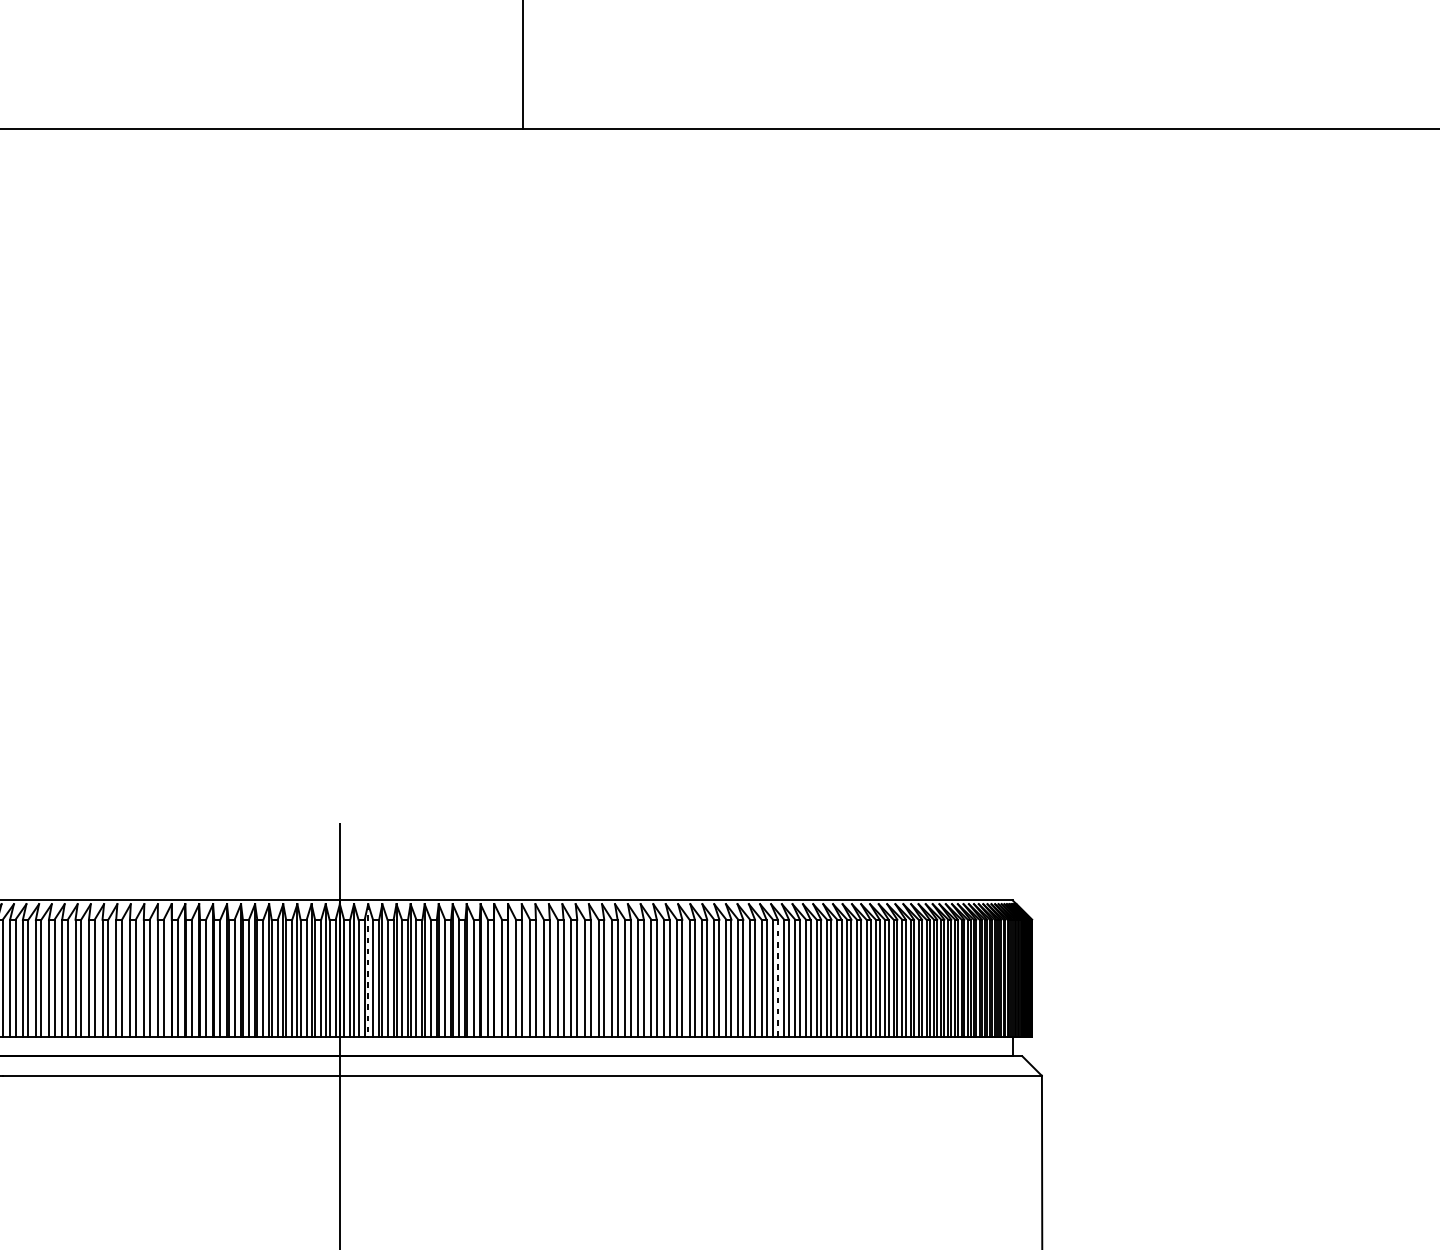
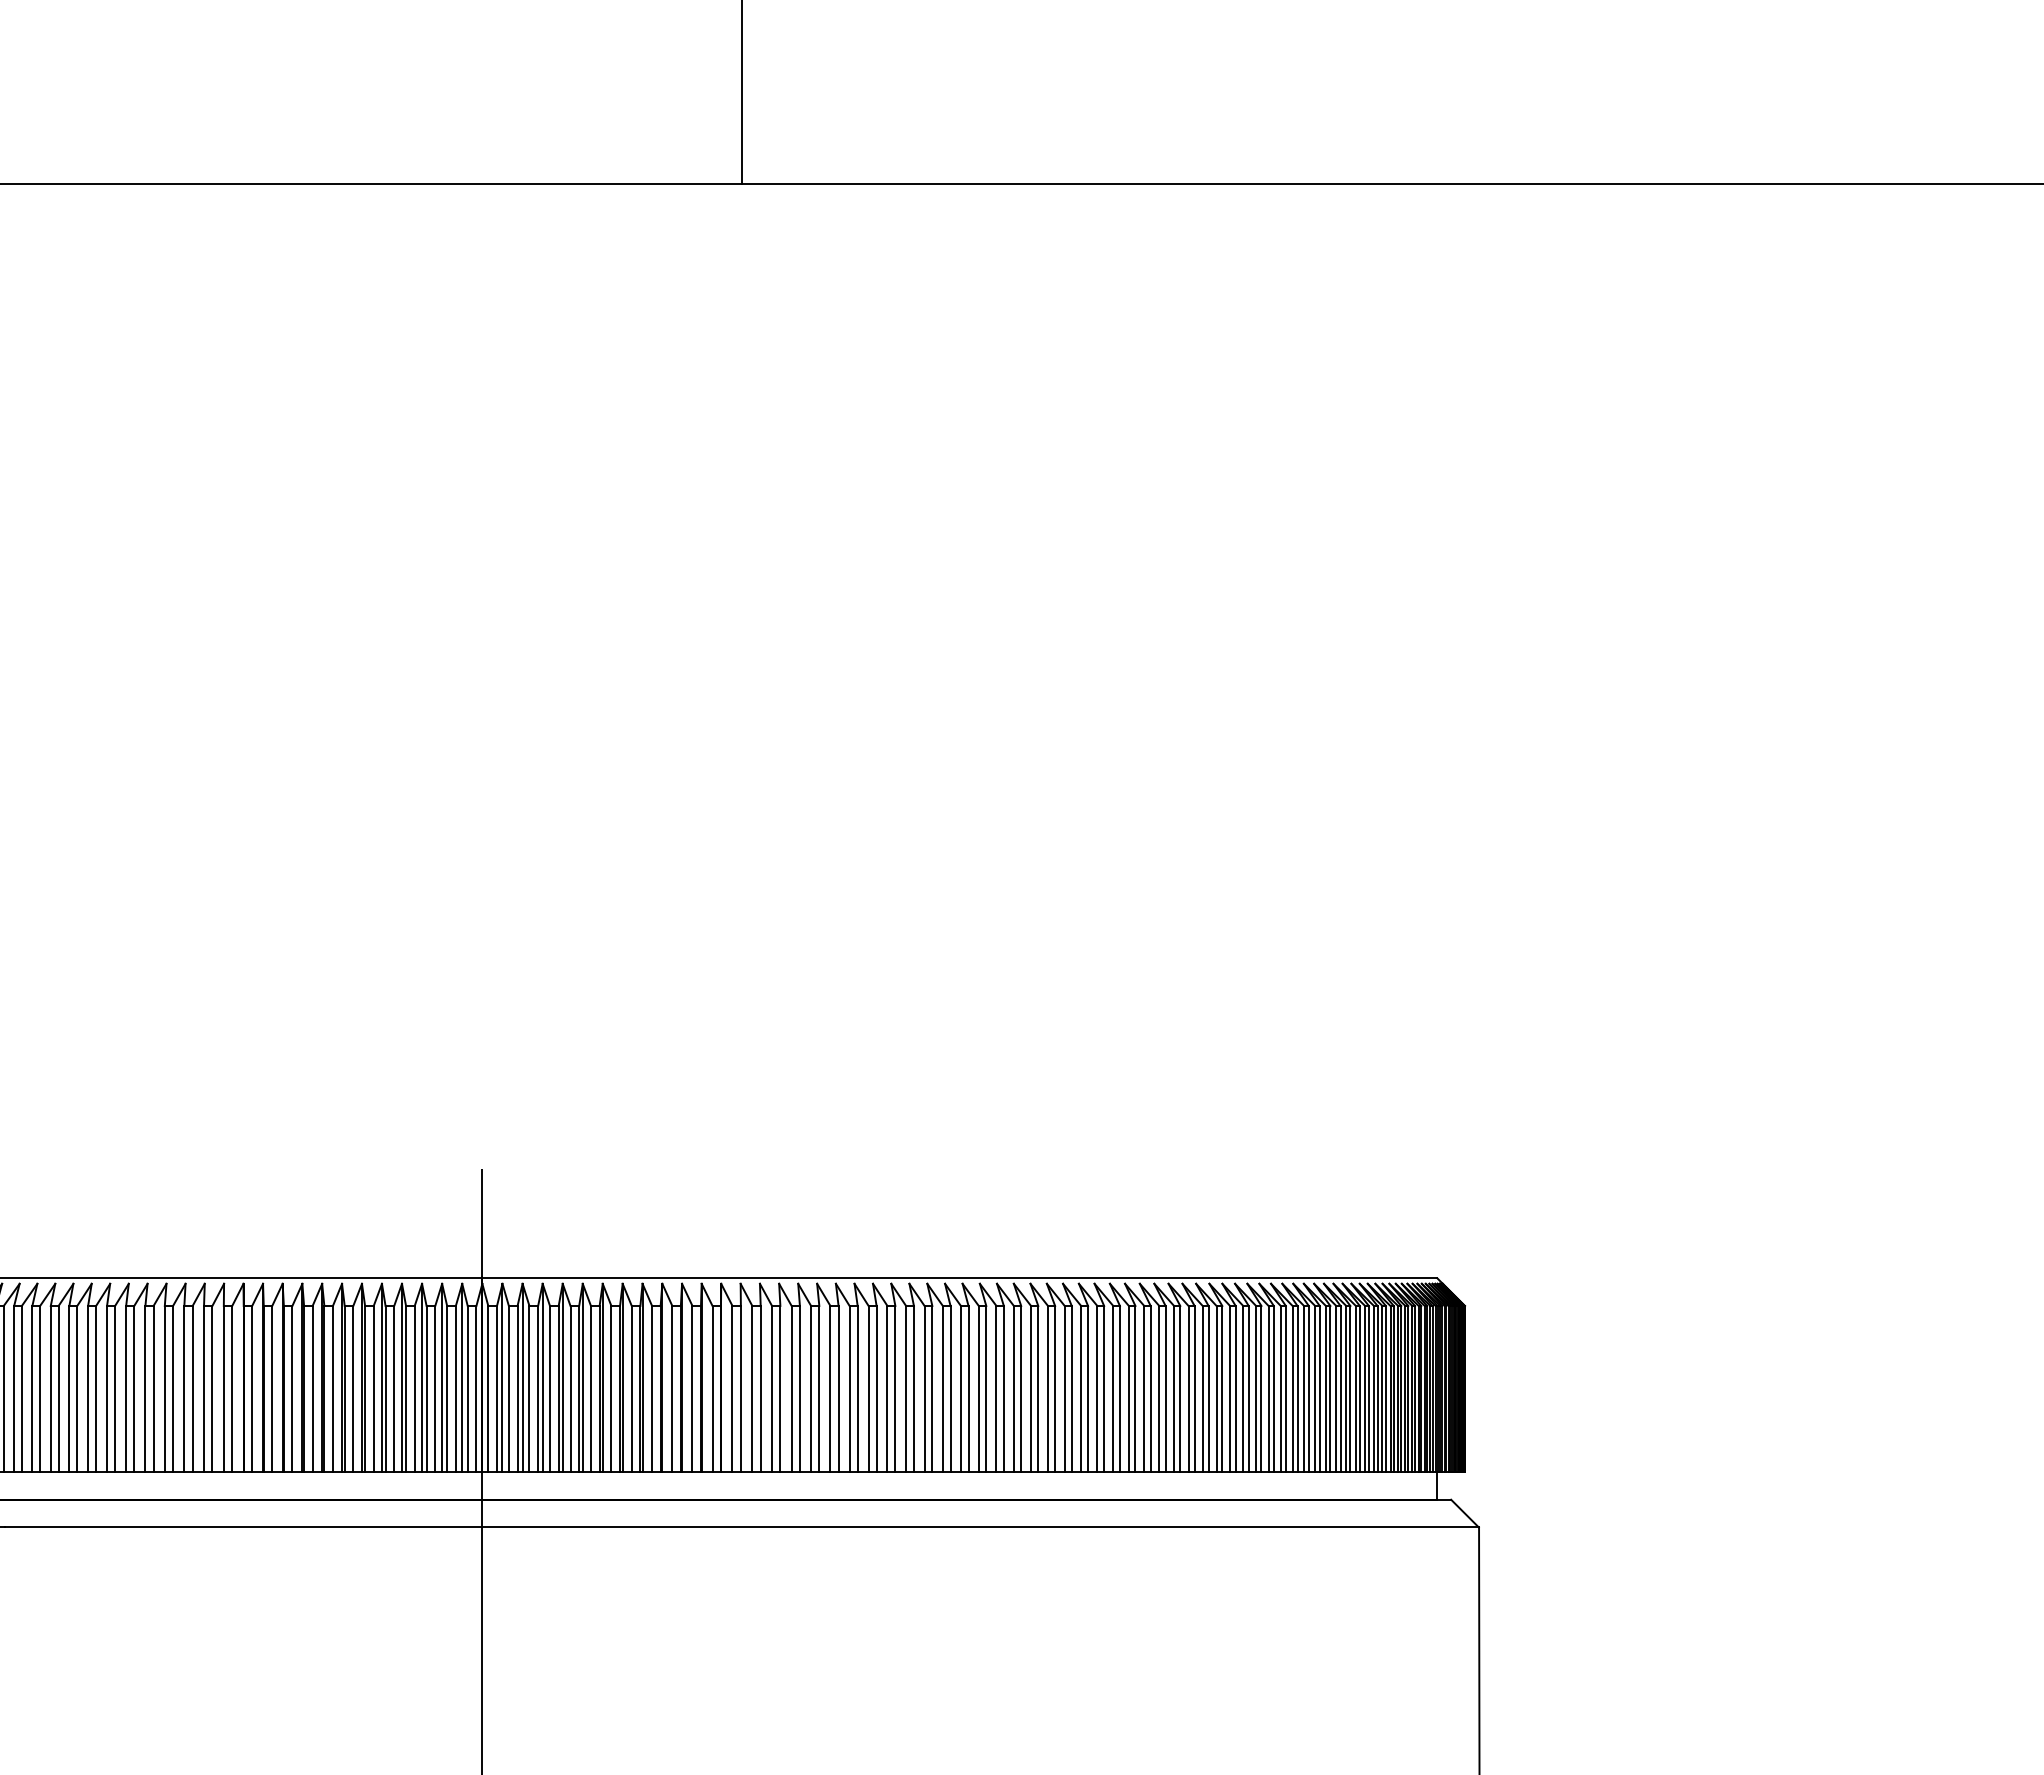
line: (368, 970) -> (522, 1378), dashed -> solid
line: (778, 977) -> (1104, 1388), dashed -> solid

